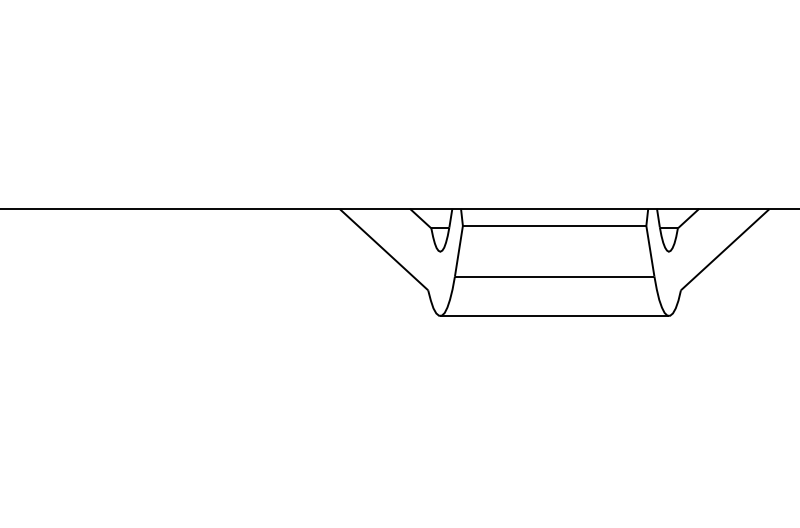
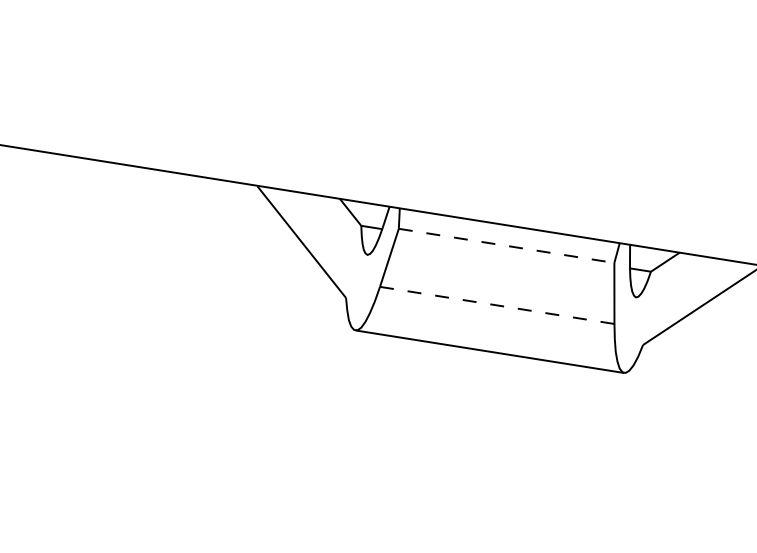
line: (554, 225) -> (506, 245), solid -> dashed
line: (554, 276) -> (497, 305), solid -> dashed

